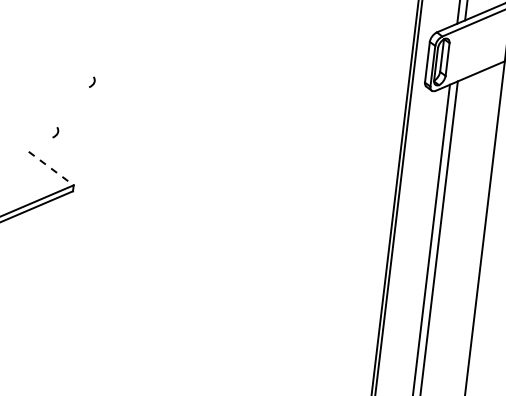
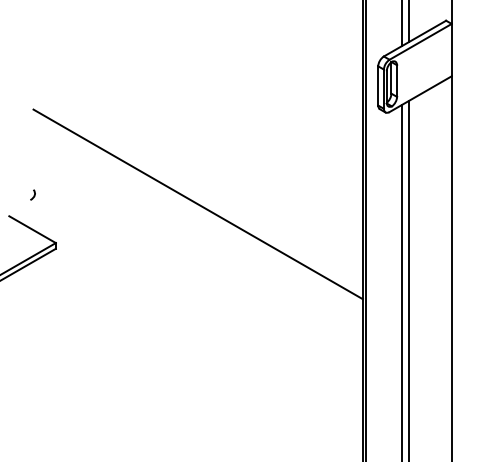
curve: (92, 82) -> (62, 143), removed
line: (225, 162) -> (197, 204), added
line: (51, 168) -> (32, 229), dashed -> solid

